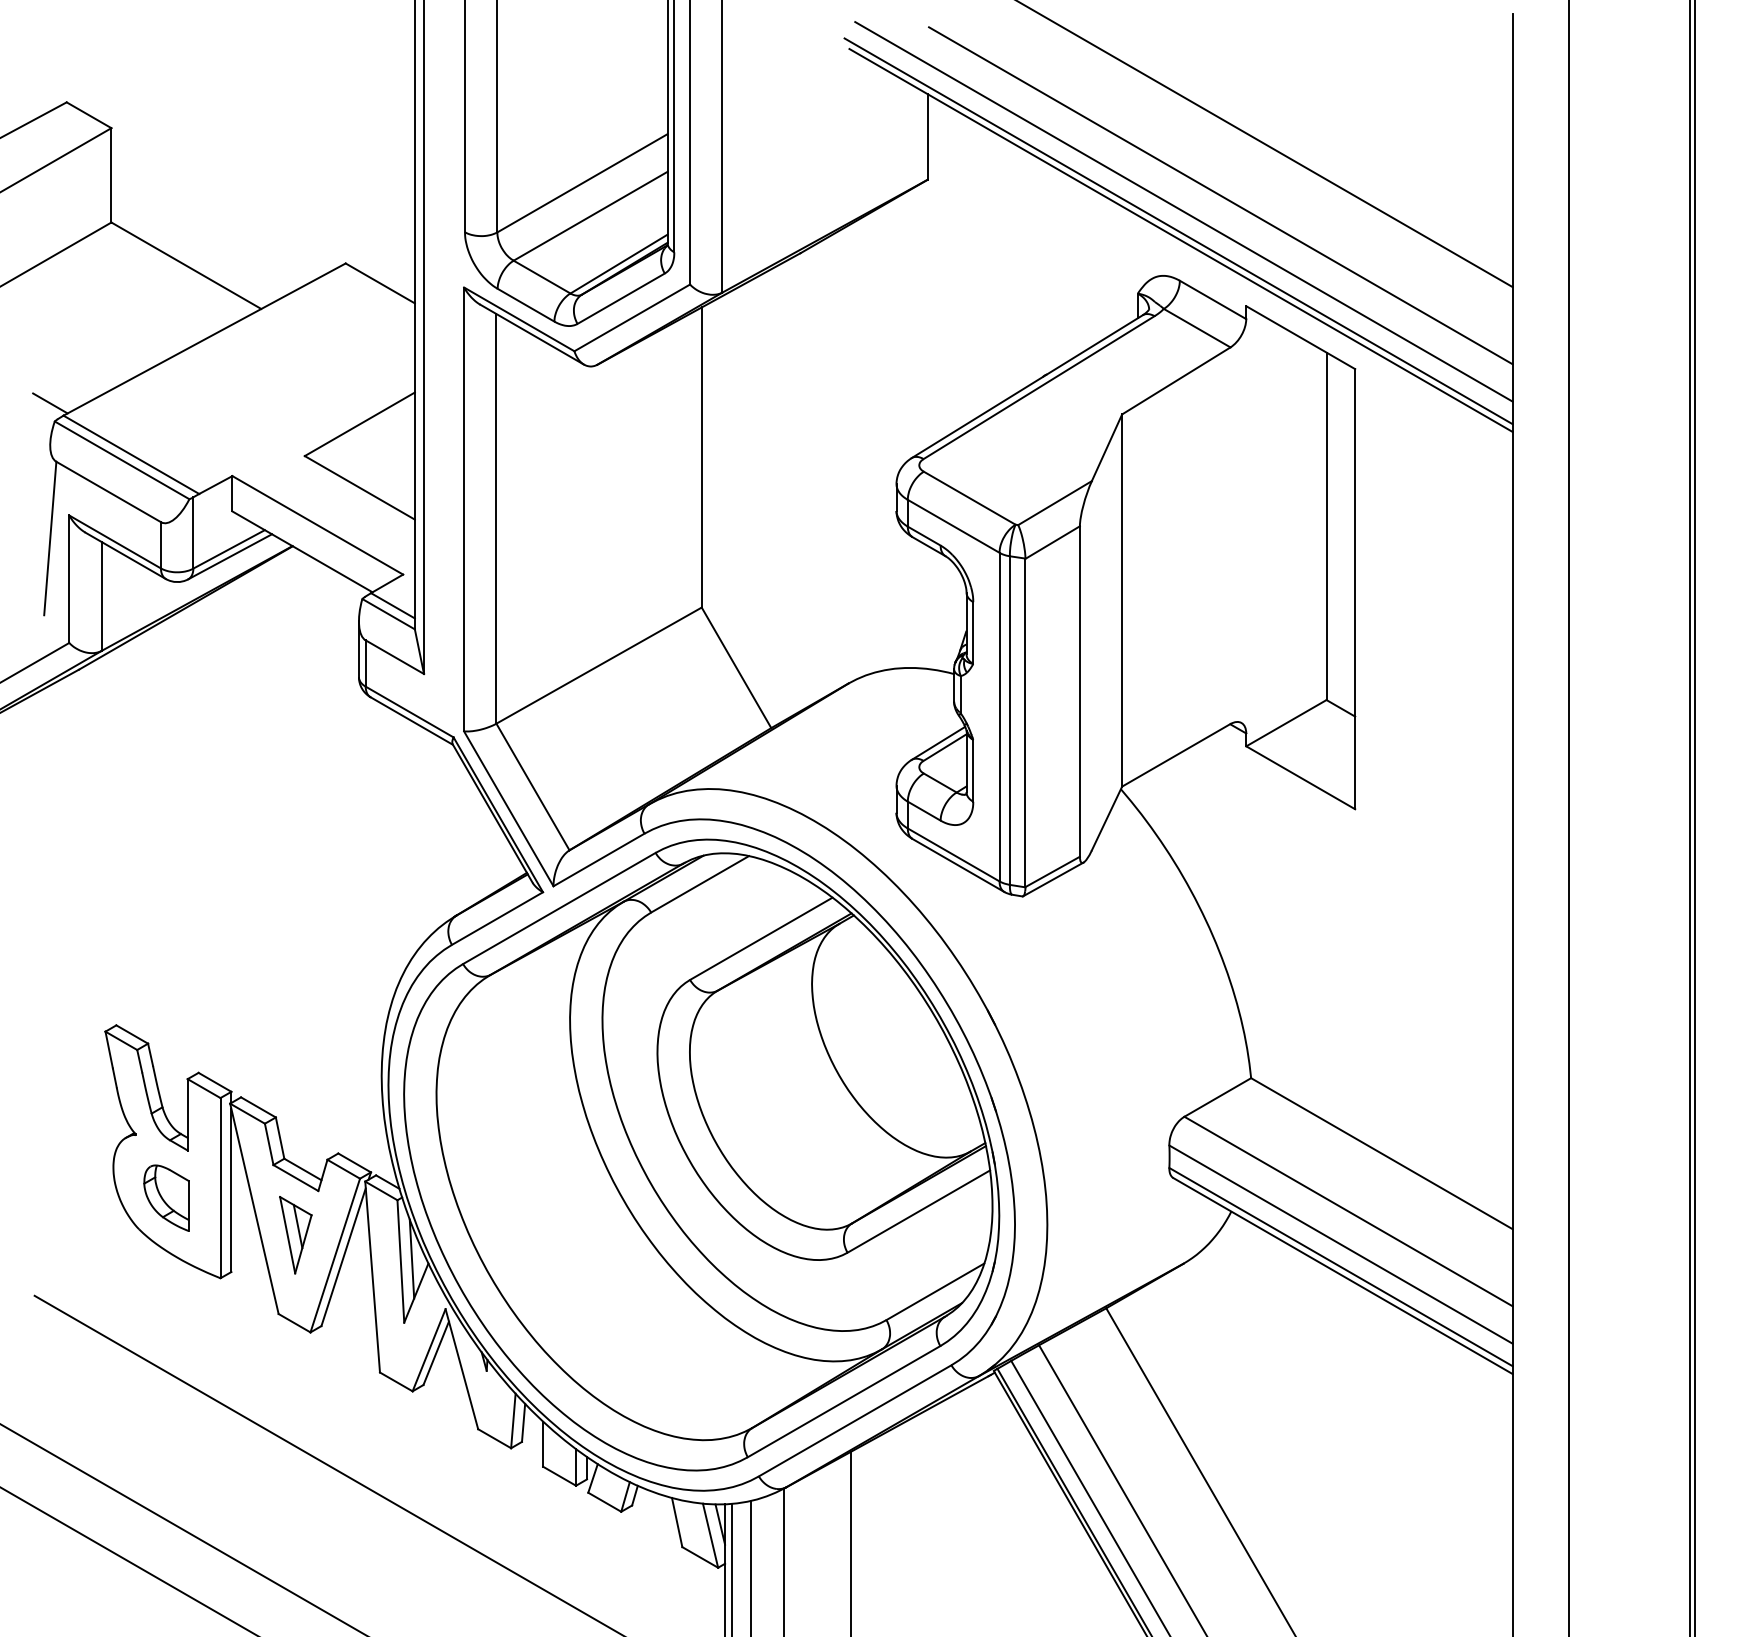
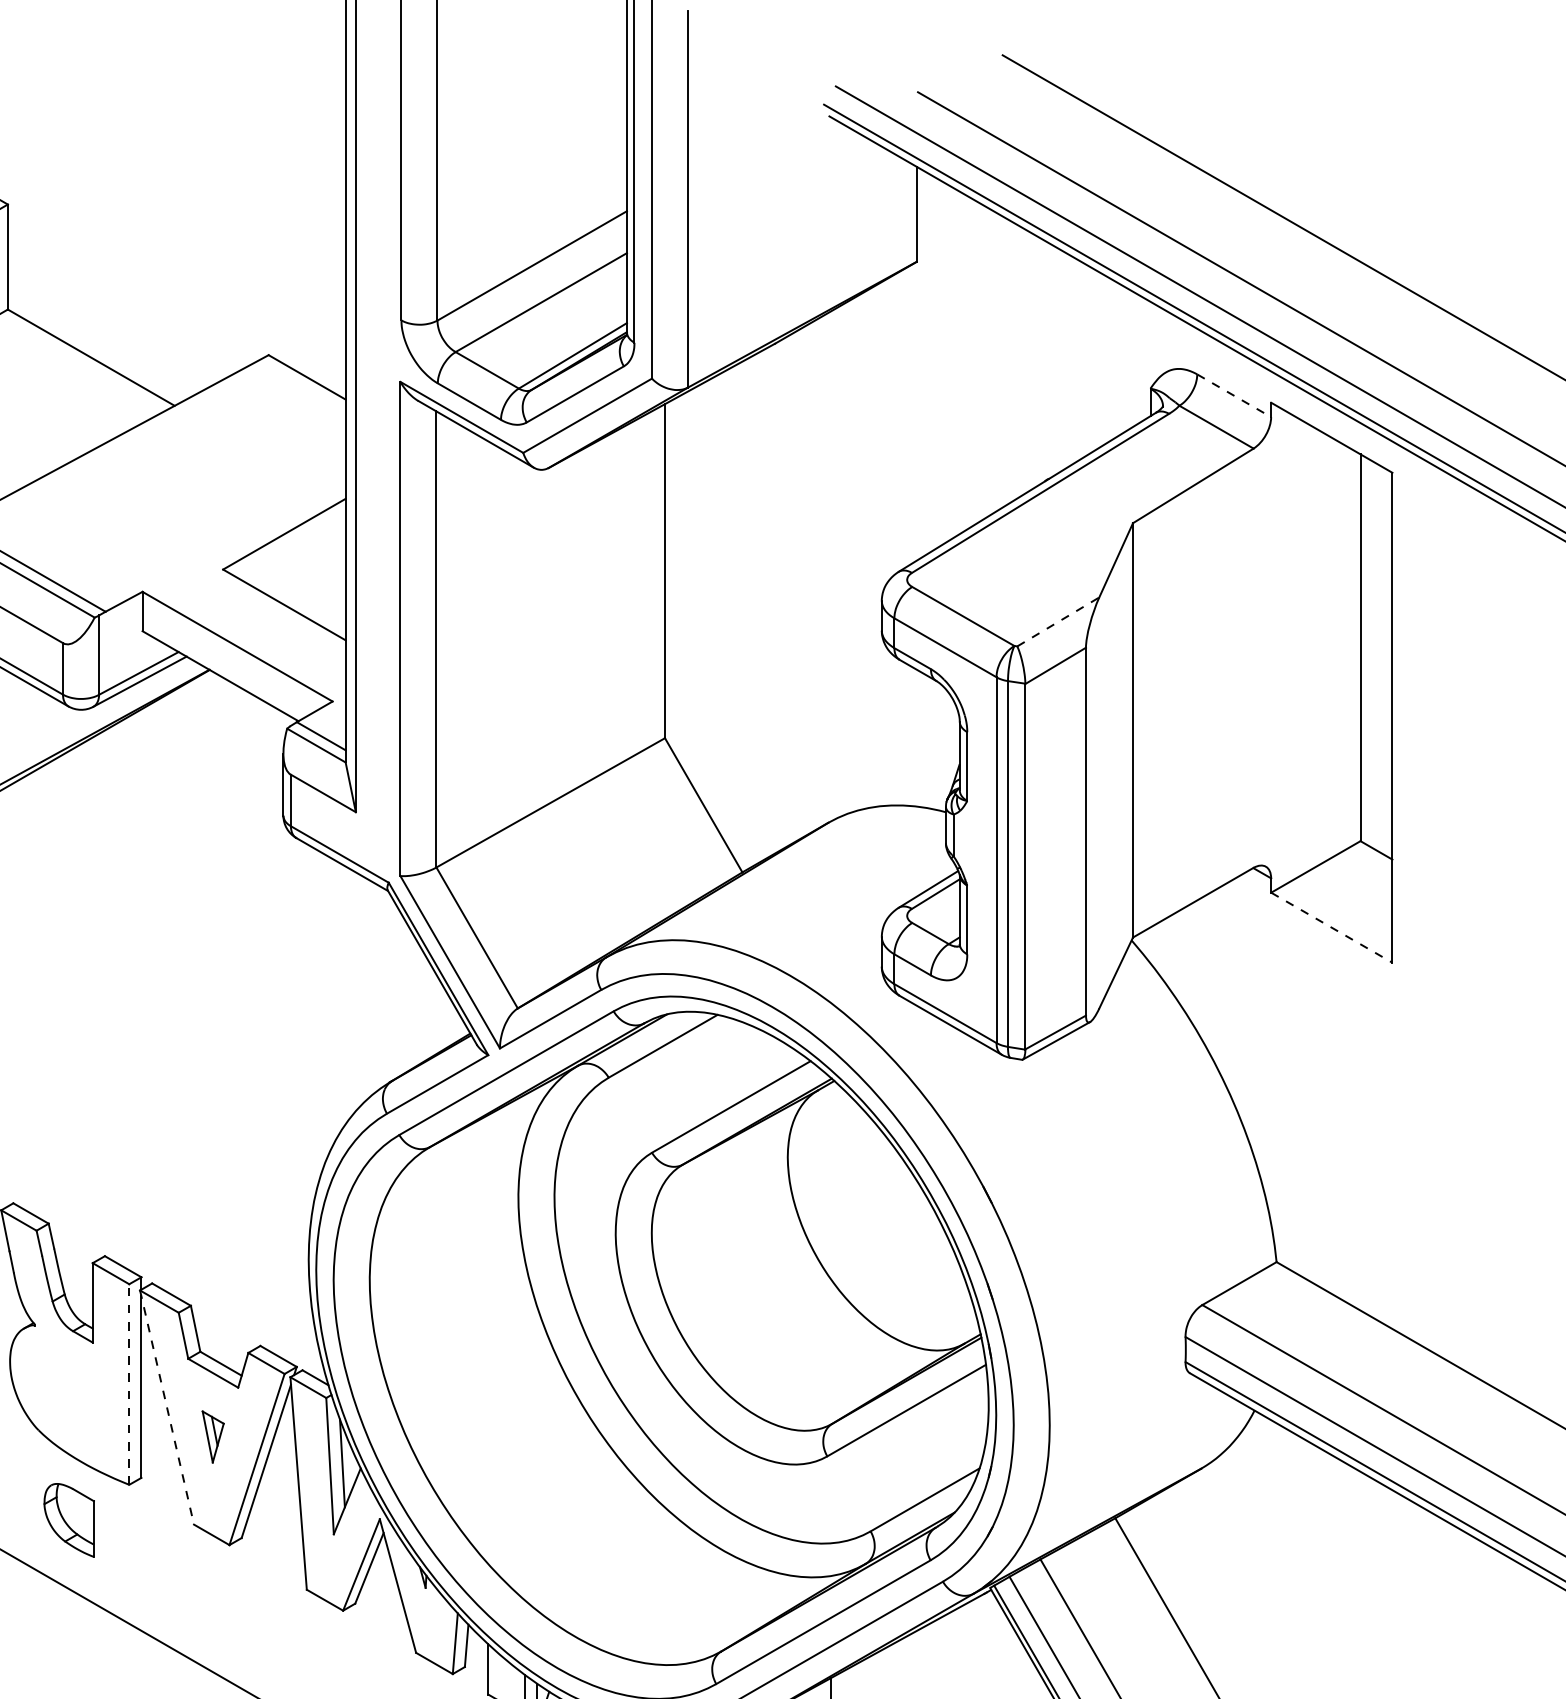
line: (1213, 300) -> (1234, 396), solid -> dashed
line: (1055, 503) -> (1058, 622), solid -> dashed
line: (1300, 777) -> (1331, 927), solid -> dashed
line: (220, 1187) -> (129, 1383), solid -> dashed
part: (166, 1197) -> (69, 1519), moved
line: (254, 1208) -> (167, 1407), solid -> dashed
part: (295, 1235) -> (212, 1437), size x0.6

